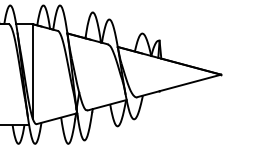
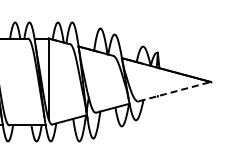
line: (180, 85) -> (175, 91), solid -> dashed

